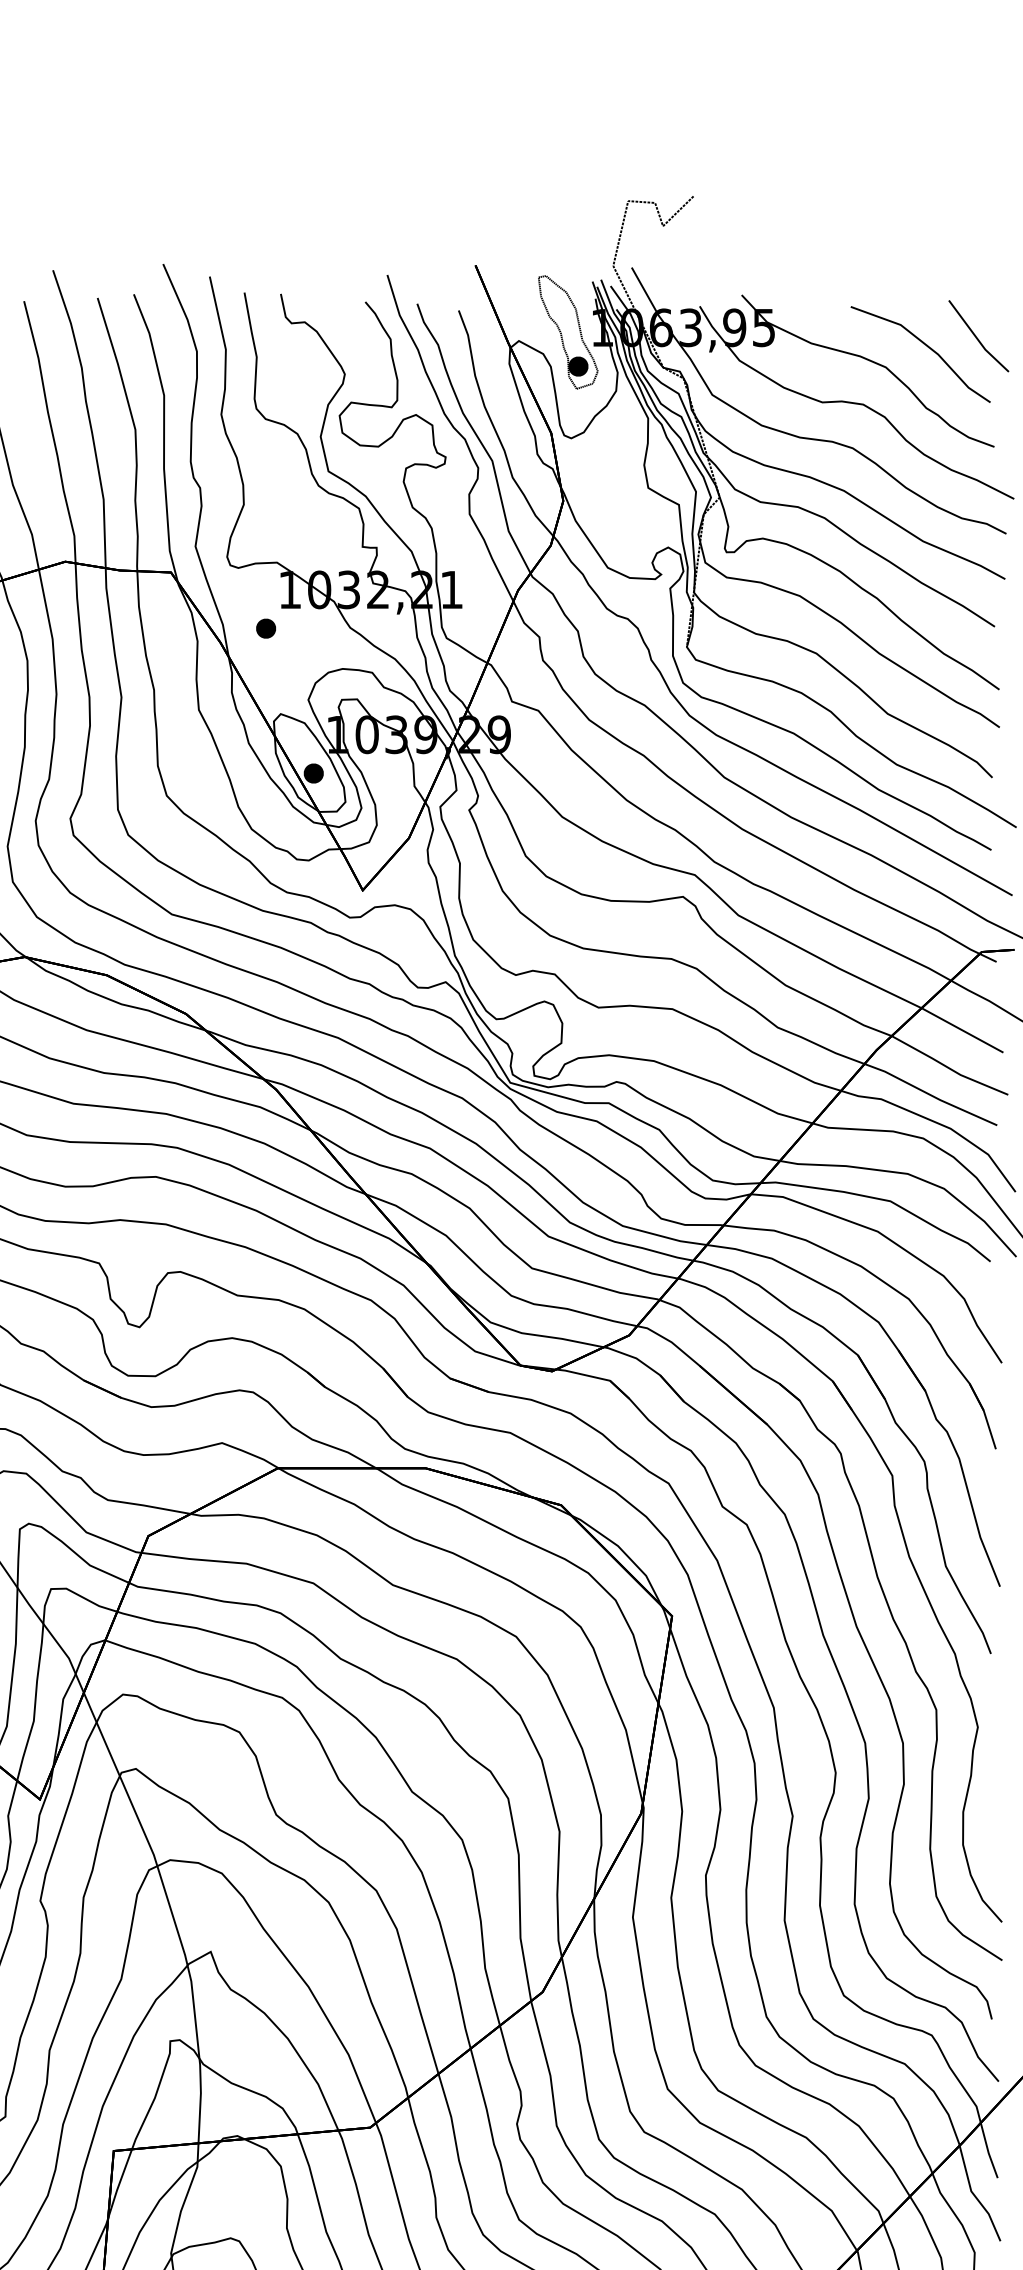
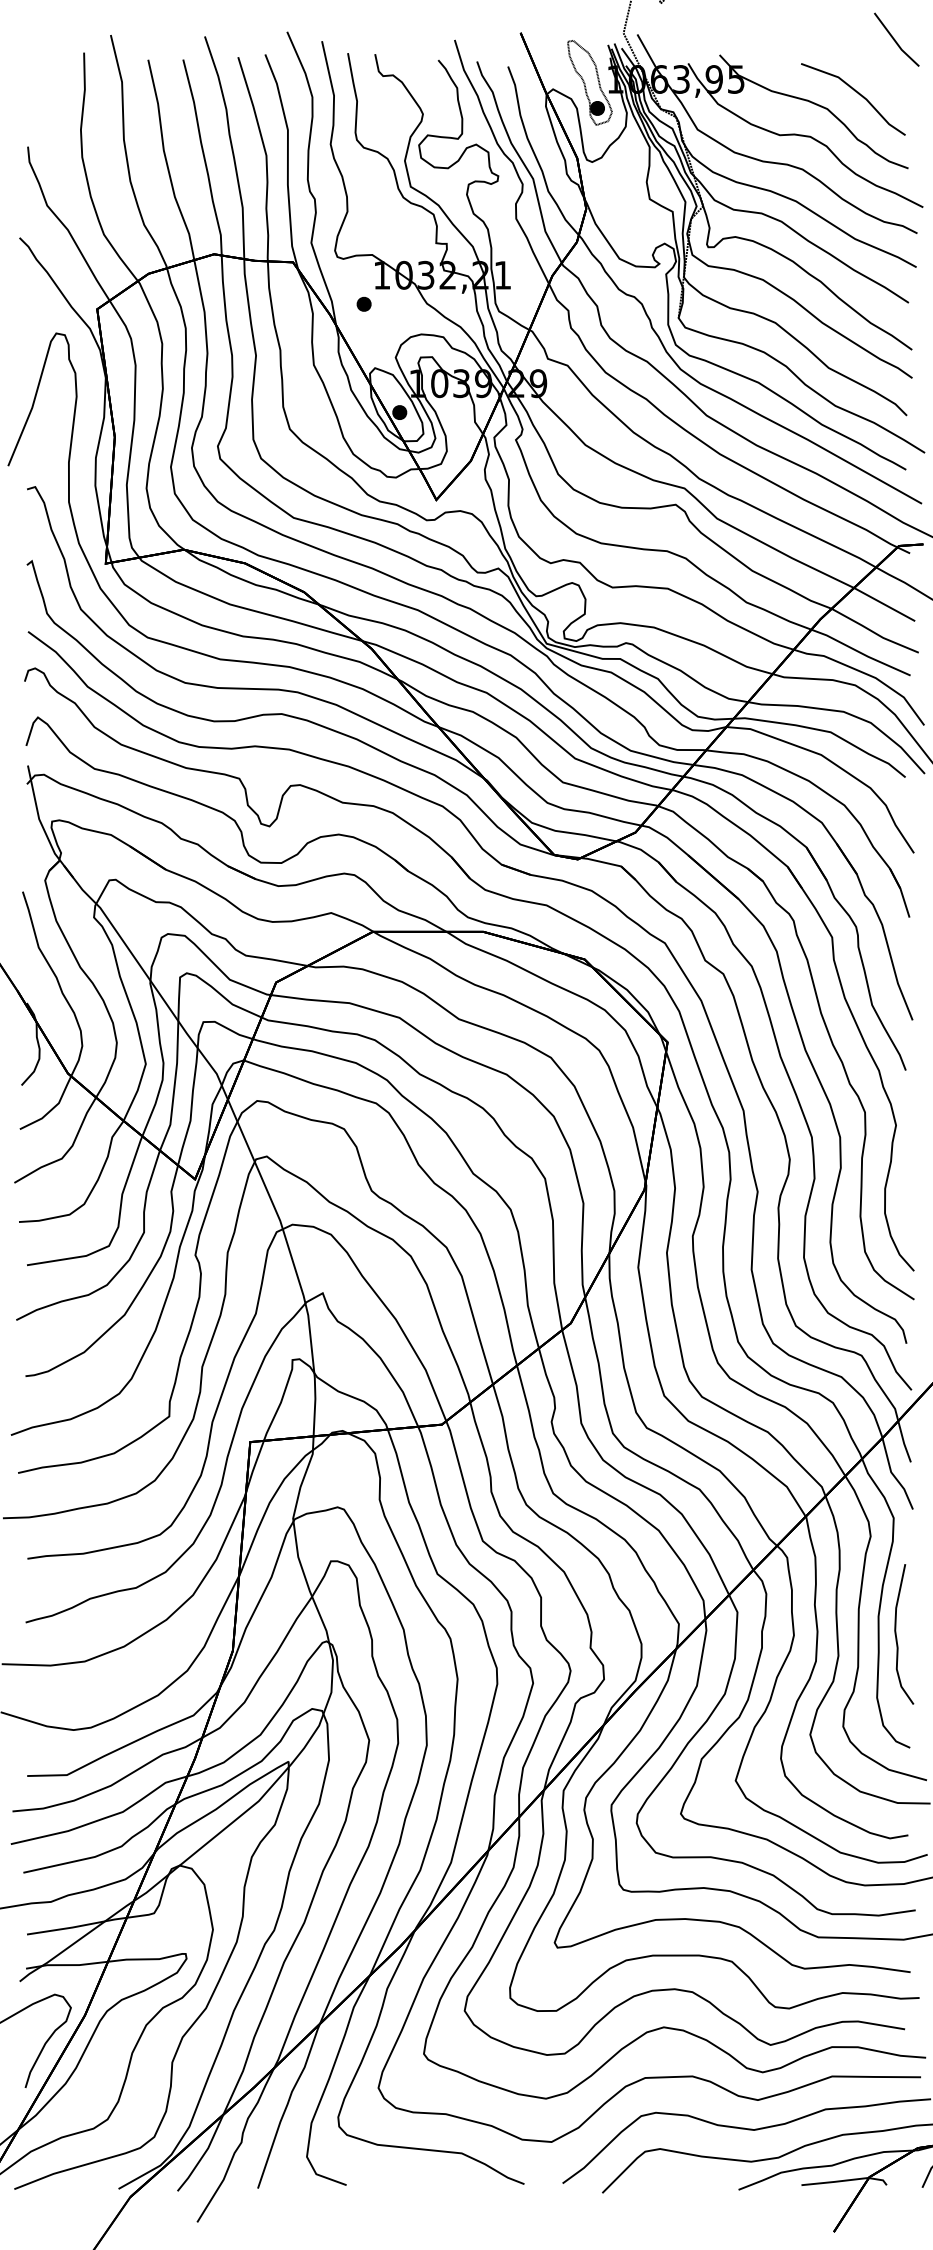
line: (977, 335) -> (895, 39), moved

